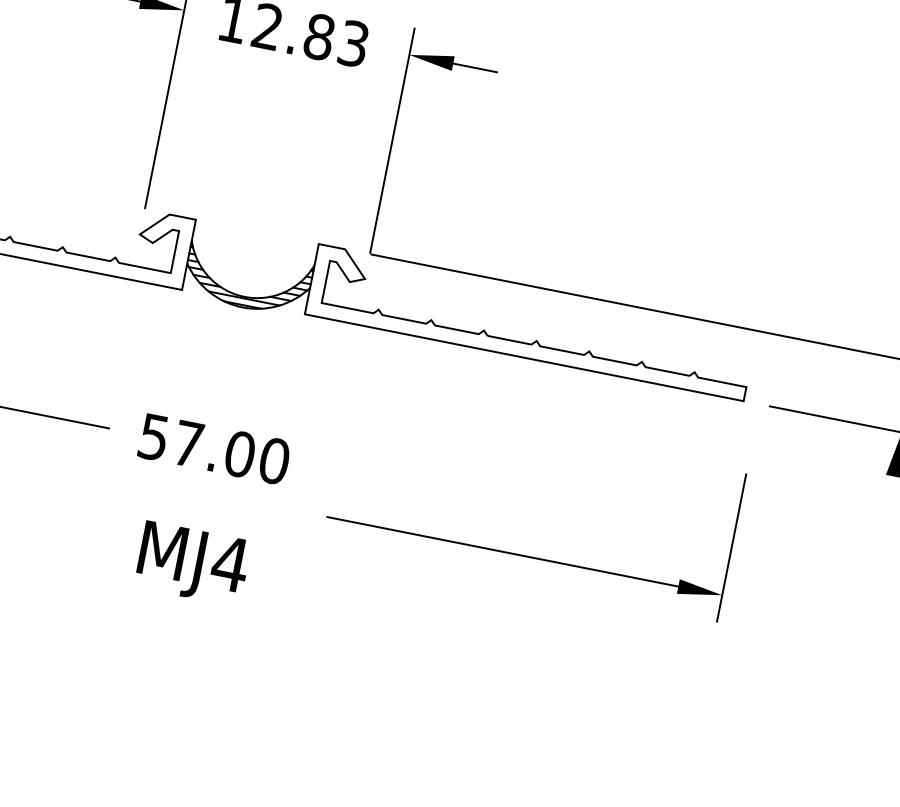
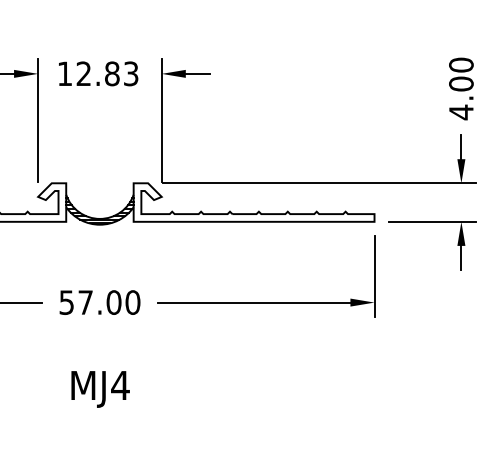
line: (889, 497) -> (461, 257), added
part: (525, 556) -> (266, 302), moved
text: (192, 564) -> (100, 389), moved

